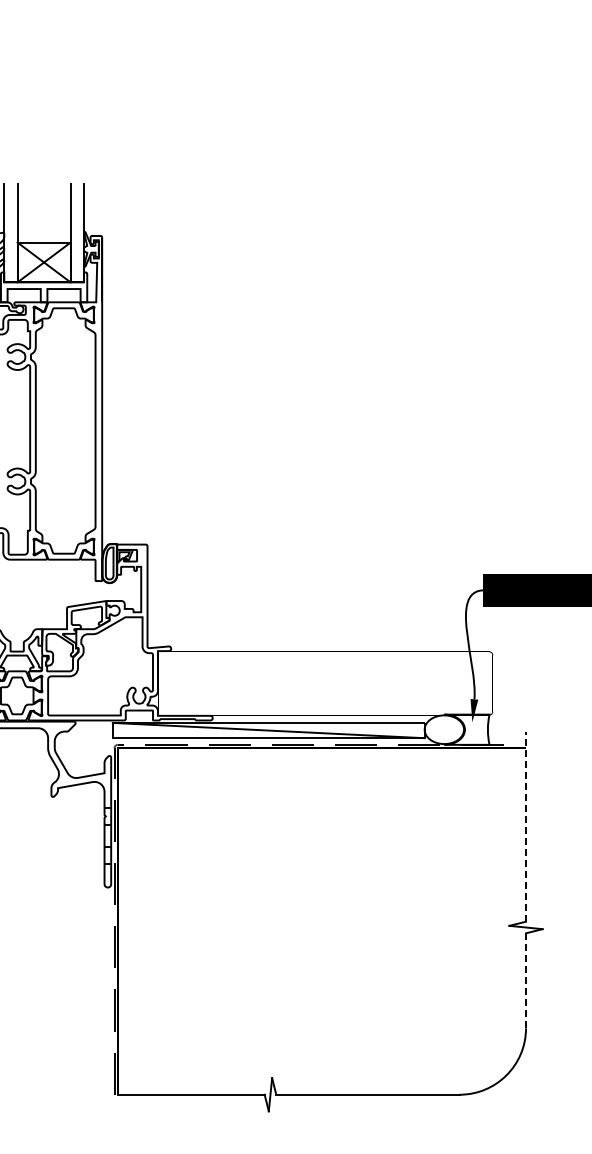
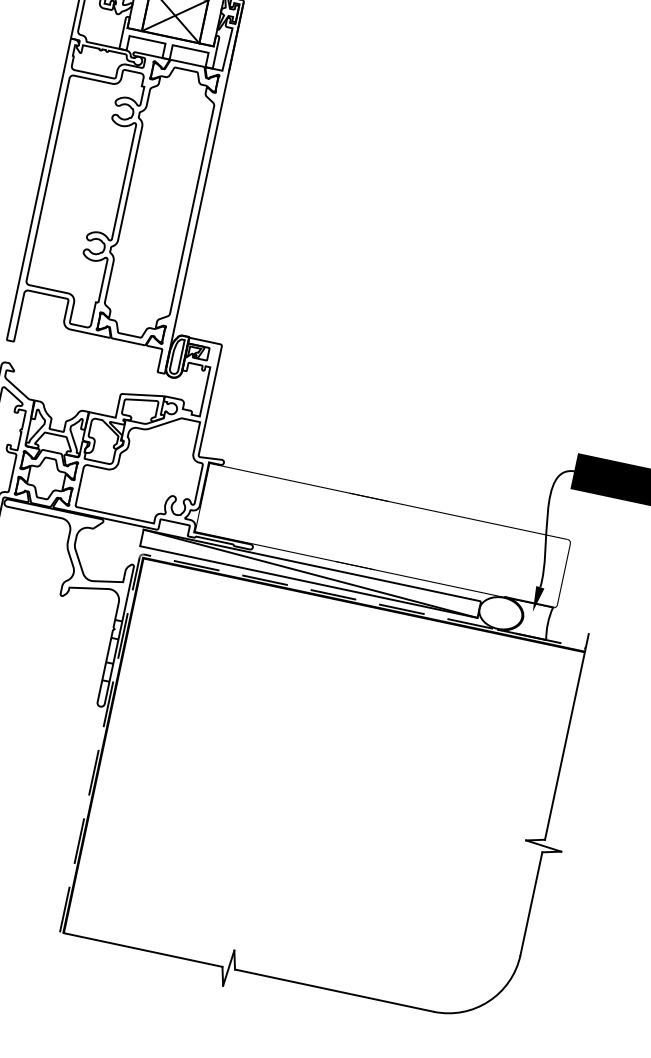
line: (526, 826) -> (567, 736), dashed -> solid
line: (526, 980) -> (532, 903), dashed -> solid

